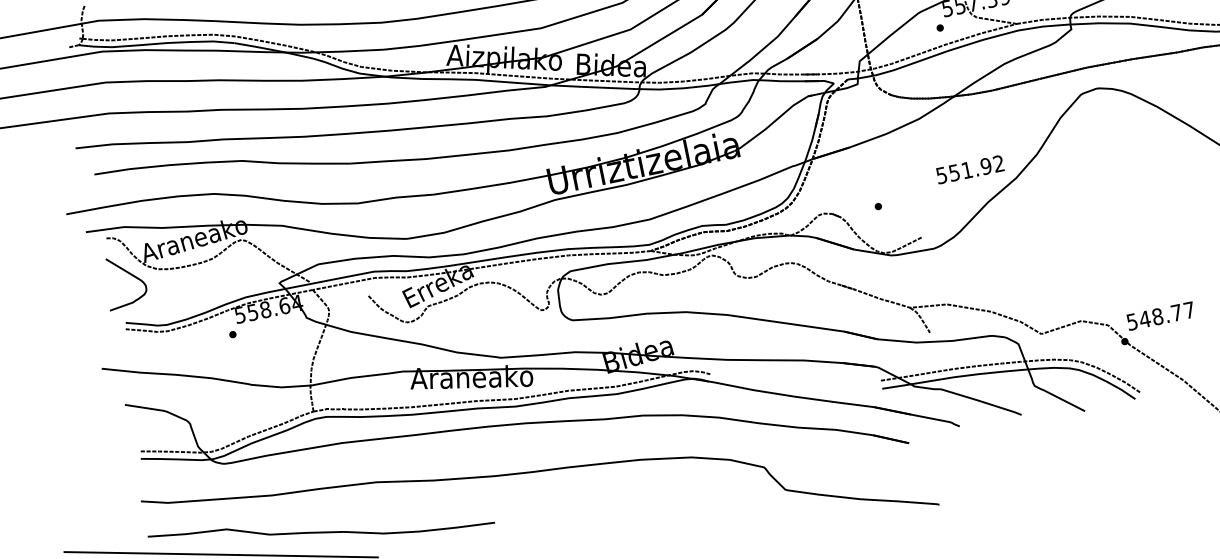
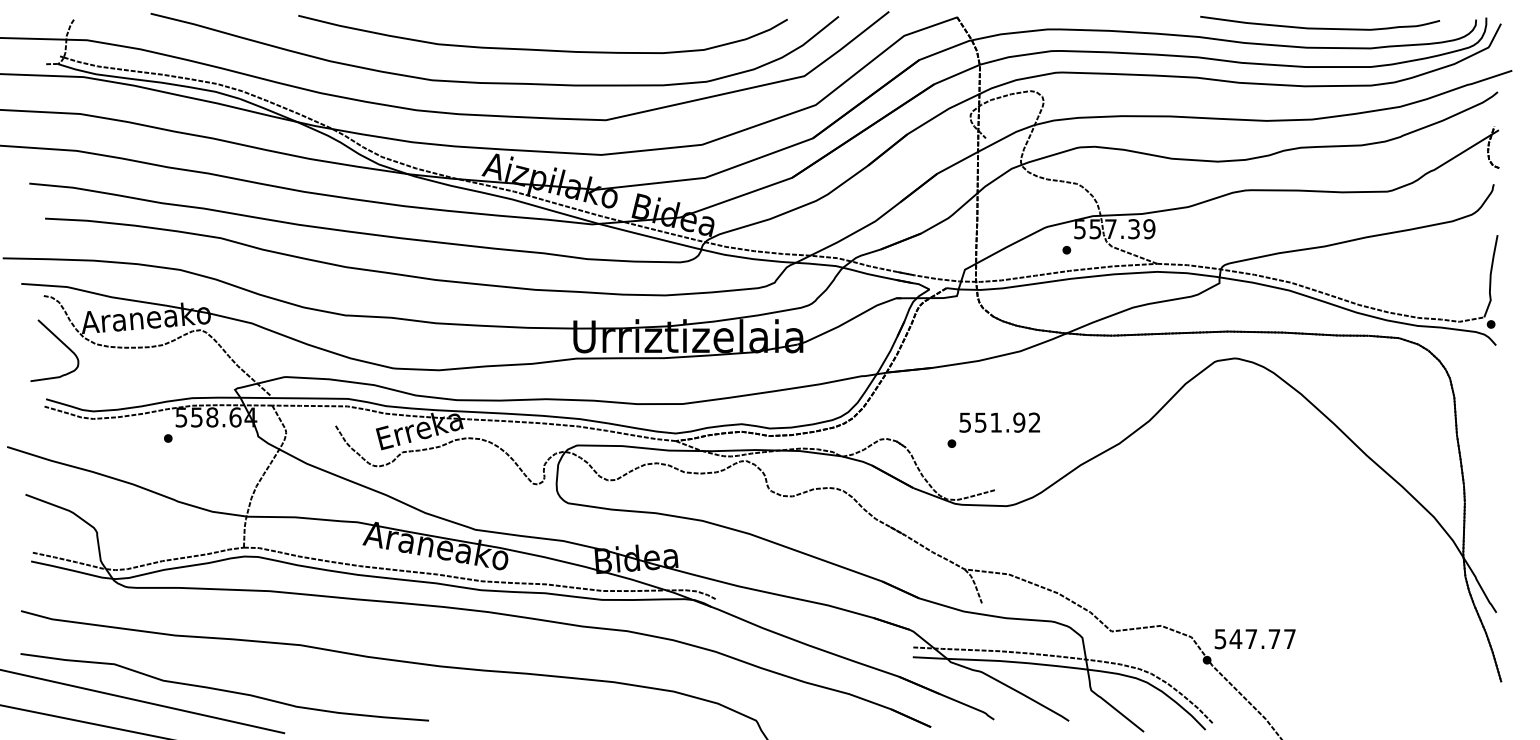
text: (969, 169) -> (999, 422), moved
text: (1157, 317) -> (1251, 639), 548.77 -> 547.77

